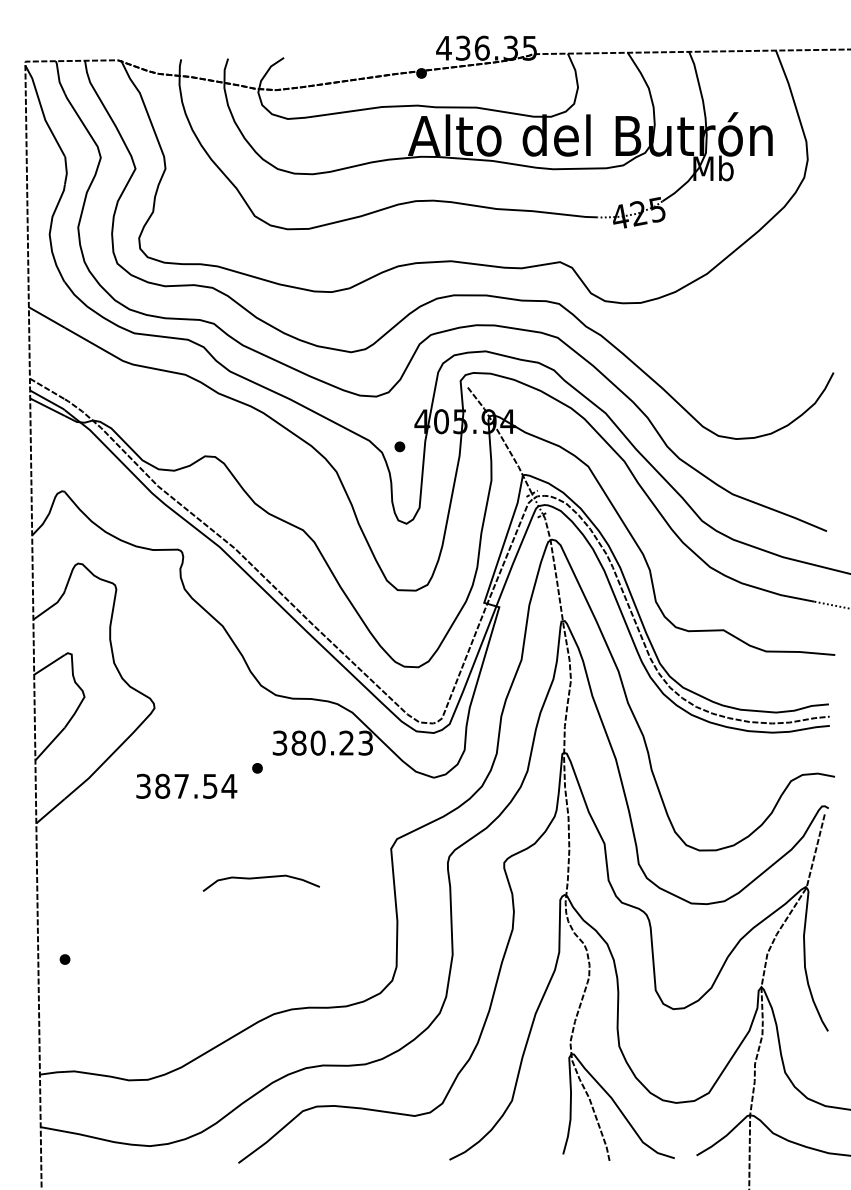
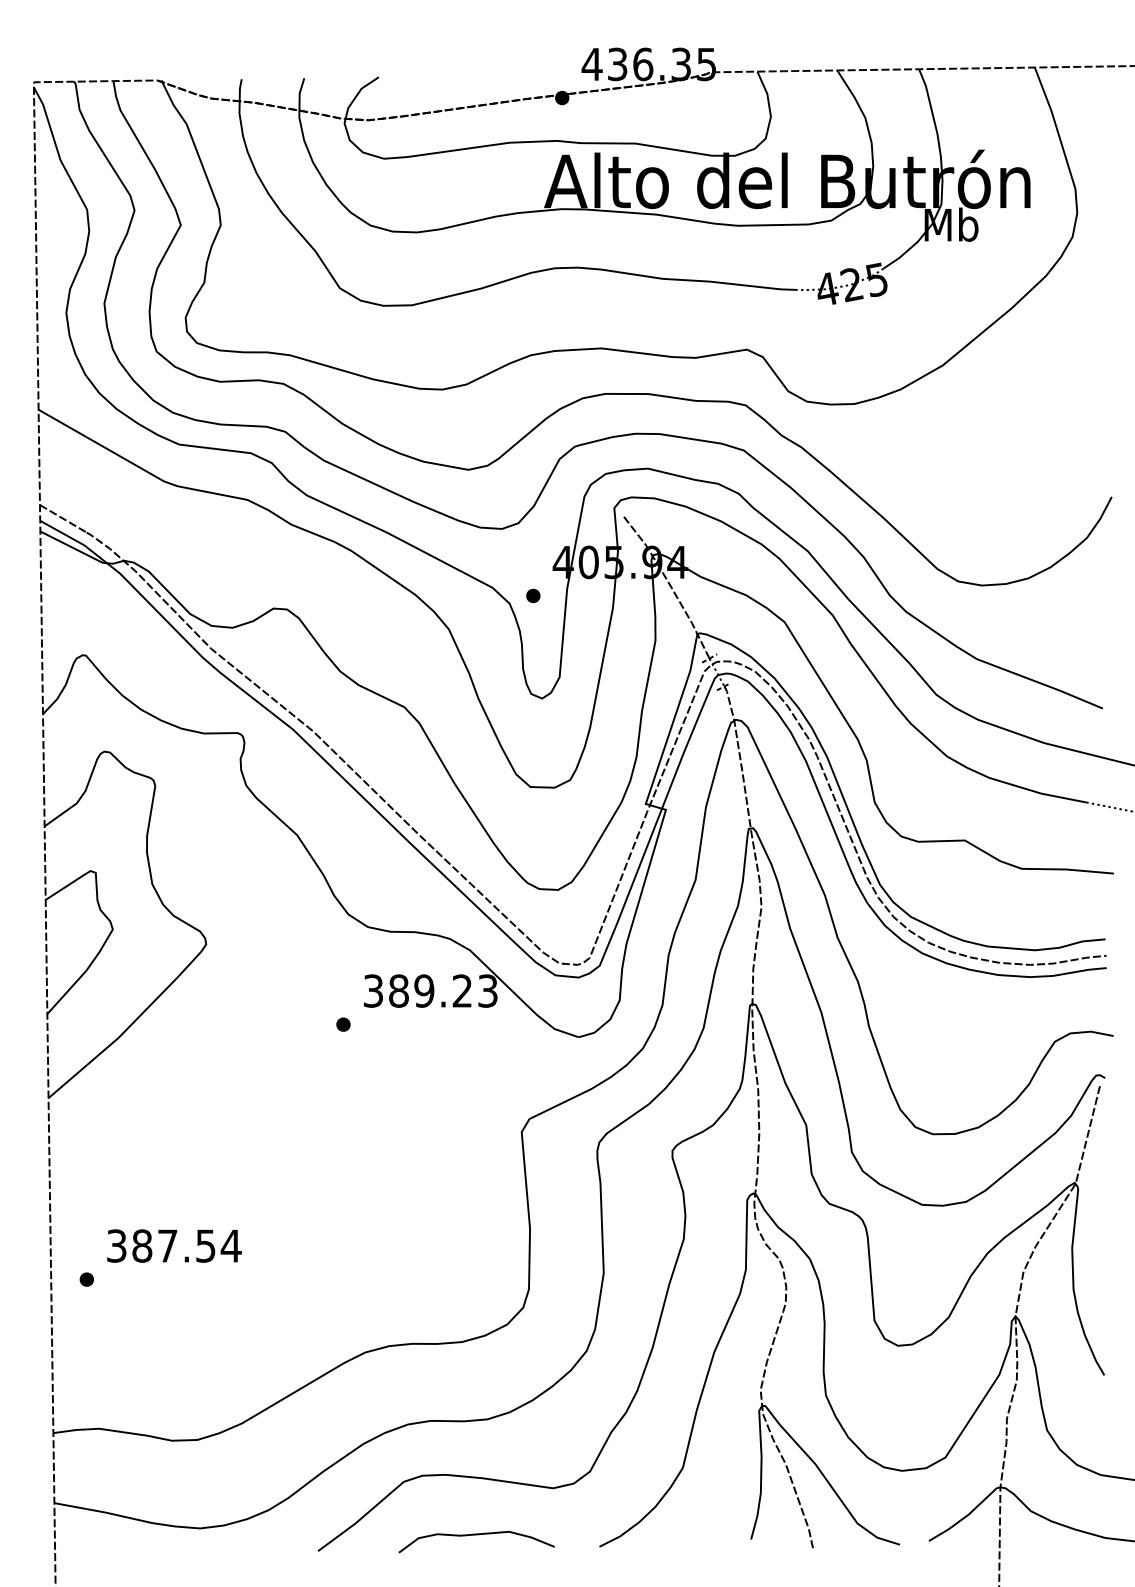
text: (317, 742) -> (423, 990), 380.23 -> 389.23
text: (186, 785) -> (174, 1244), moved
curve: (260, 878) -> (475, 1535), moved

